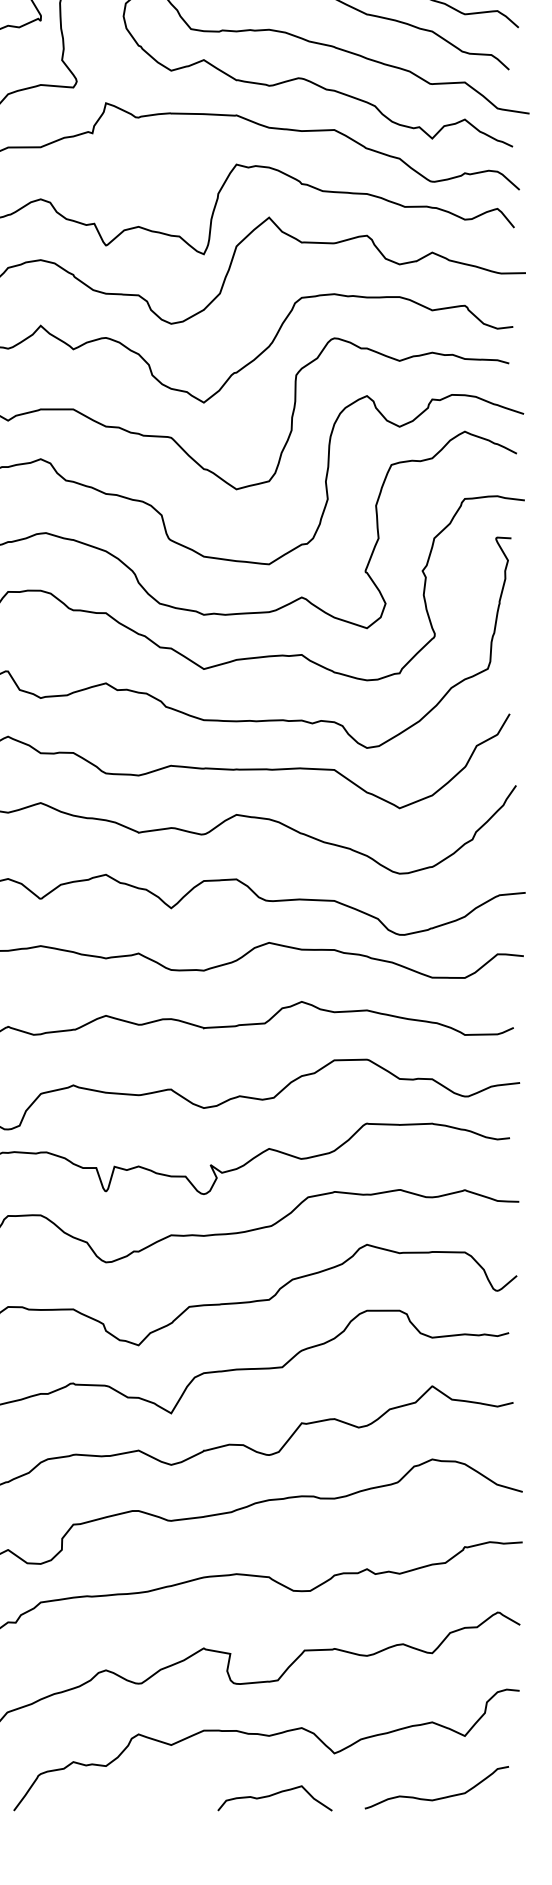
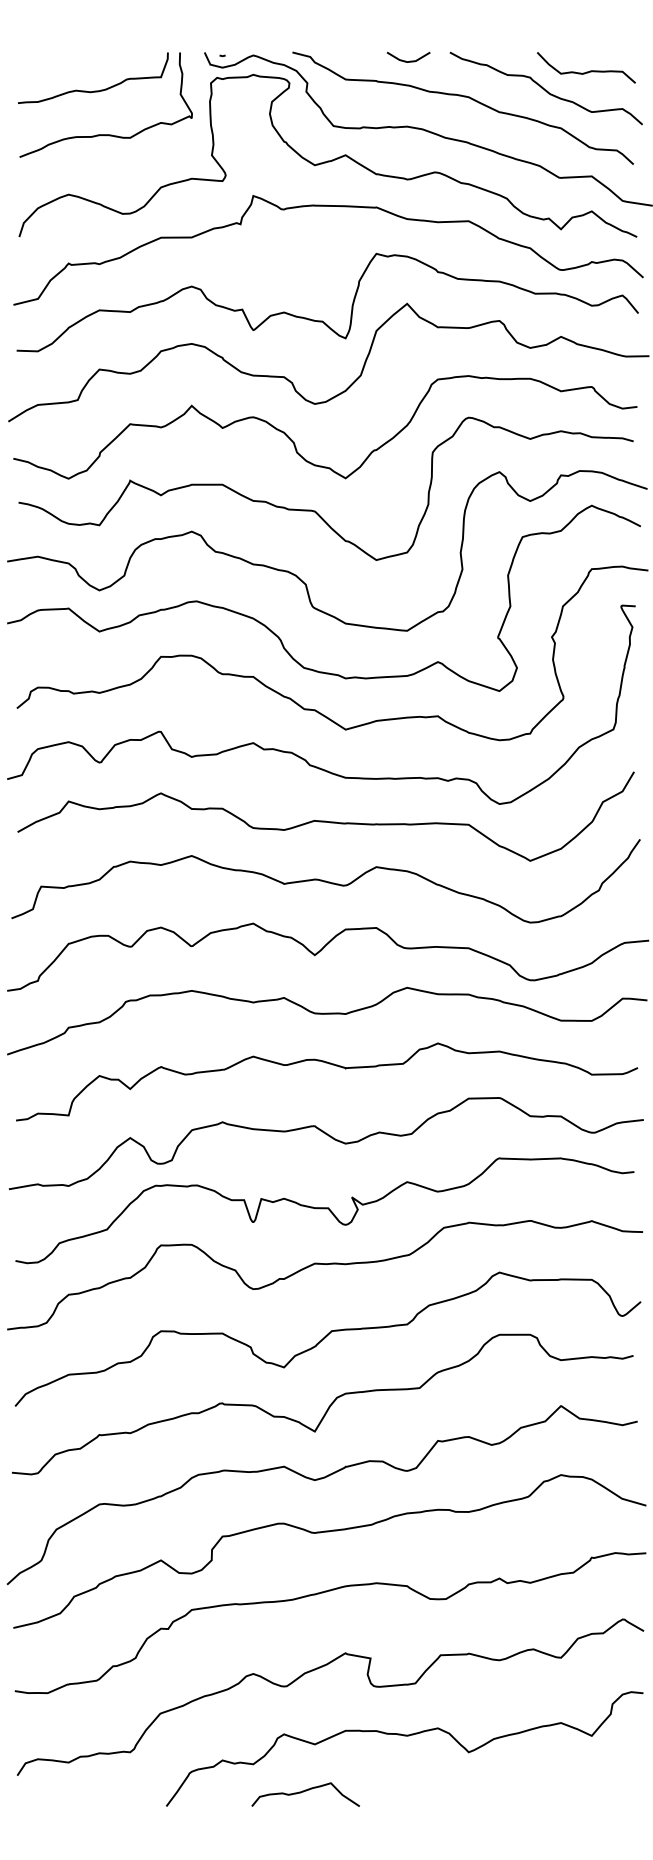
curve: (272, 1796) -> (303, 1792), moved
curve: (441, 1797) -> (569, 1793), removed

